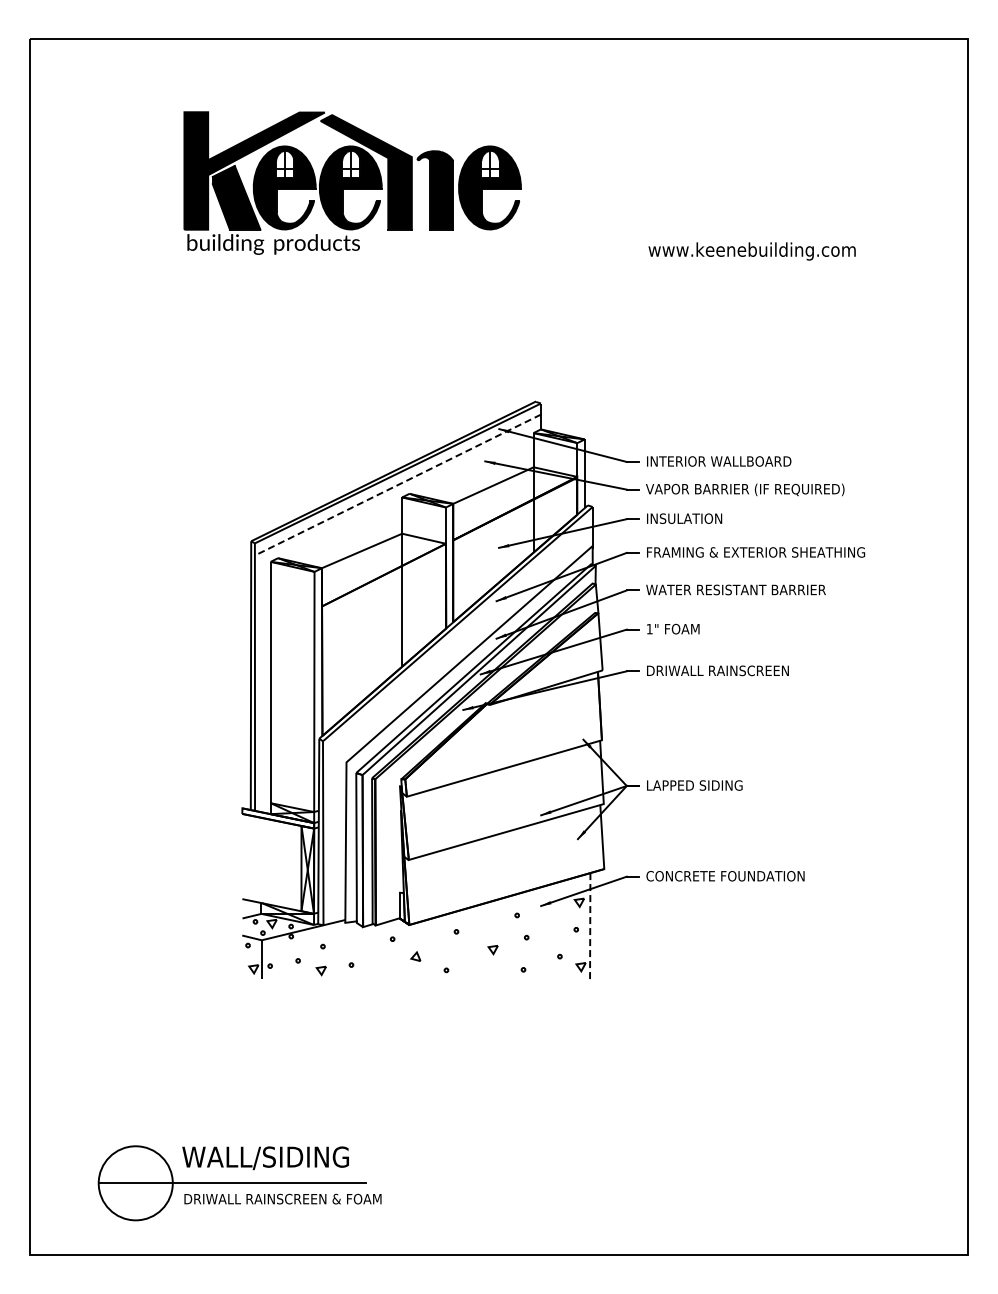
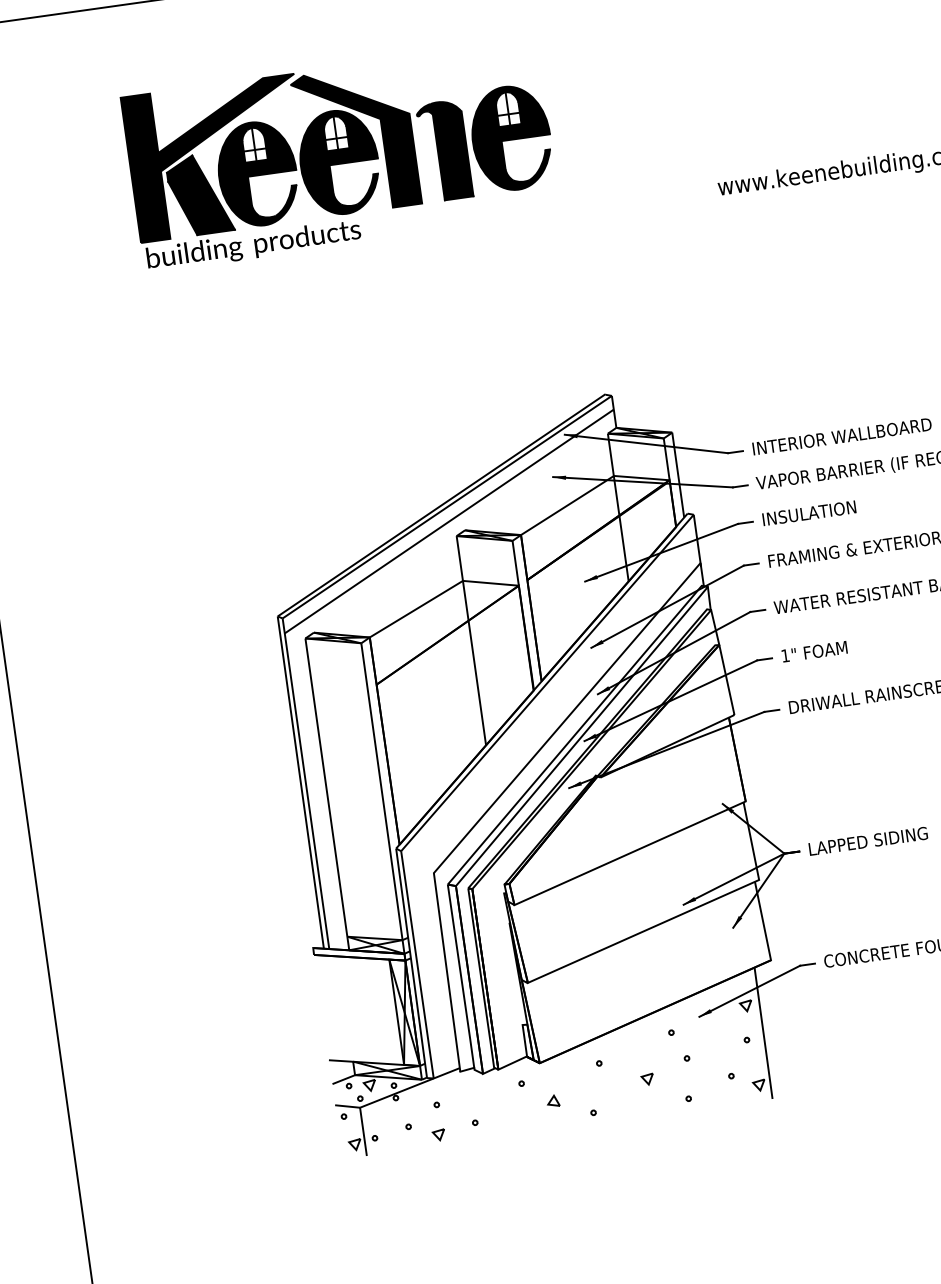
line: (397, 485) -> (448, 522), dashed -> solid
line: (590, 926) -> (763, 1033), dashed -> solid

